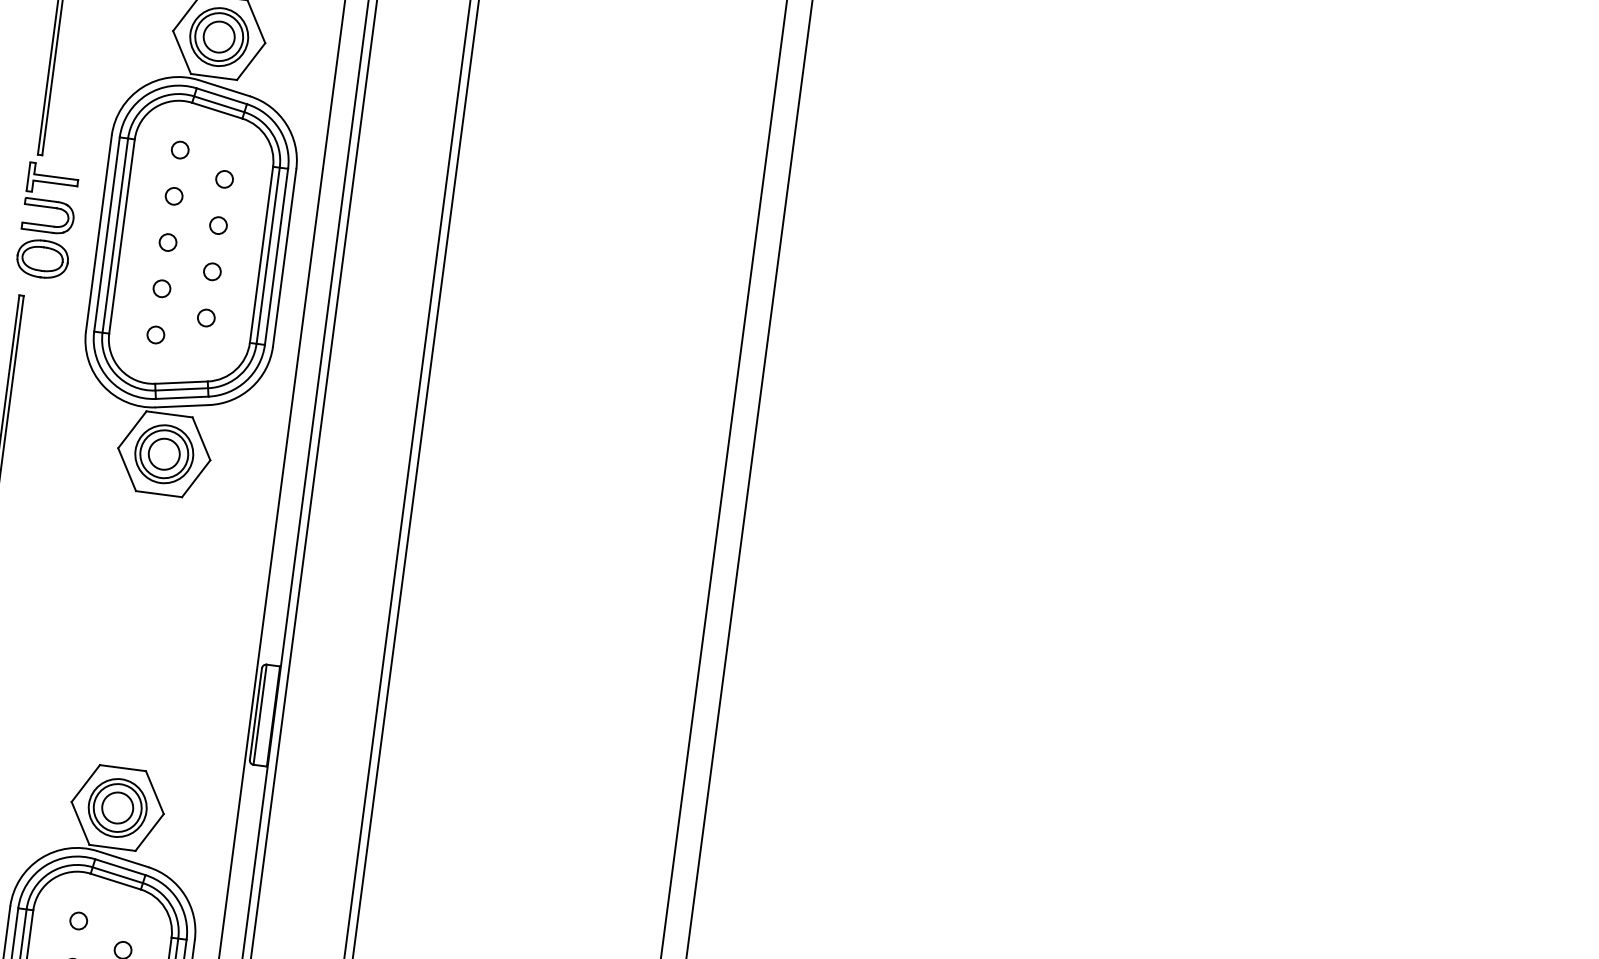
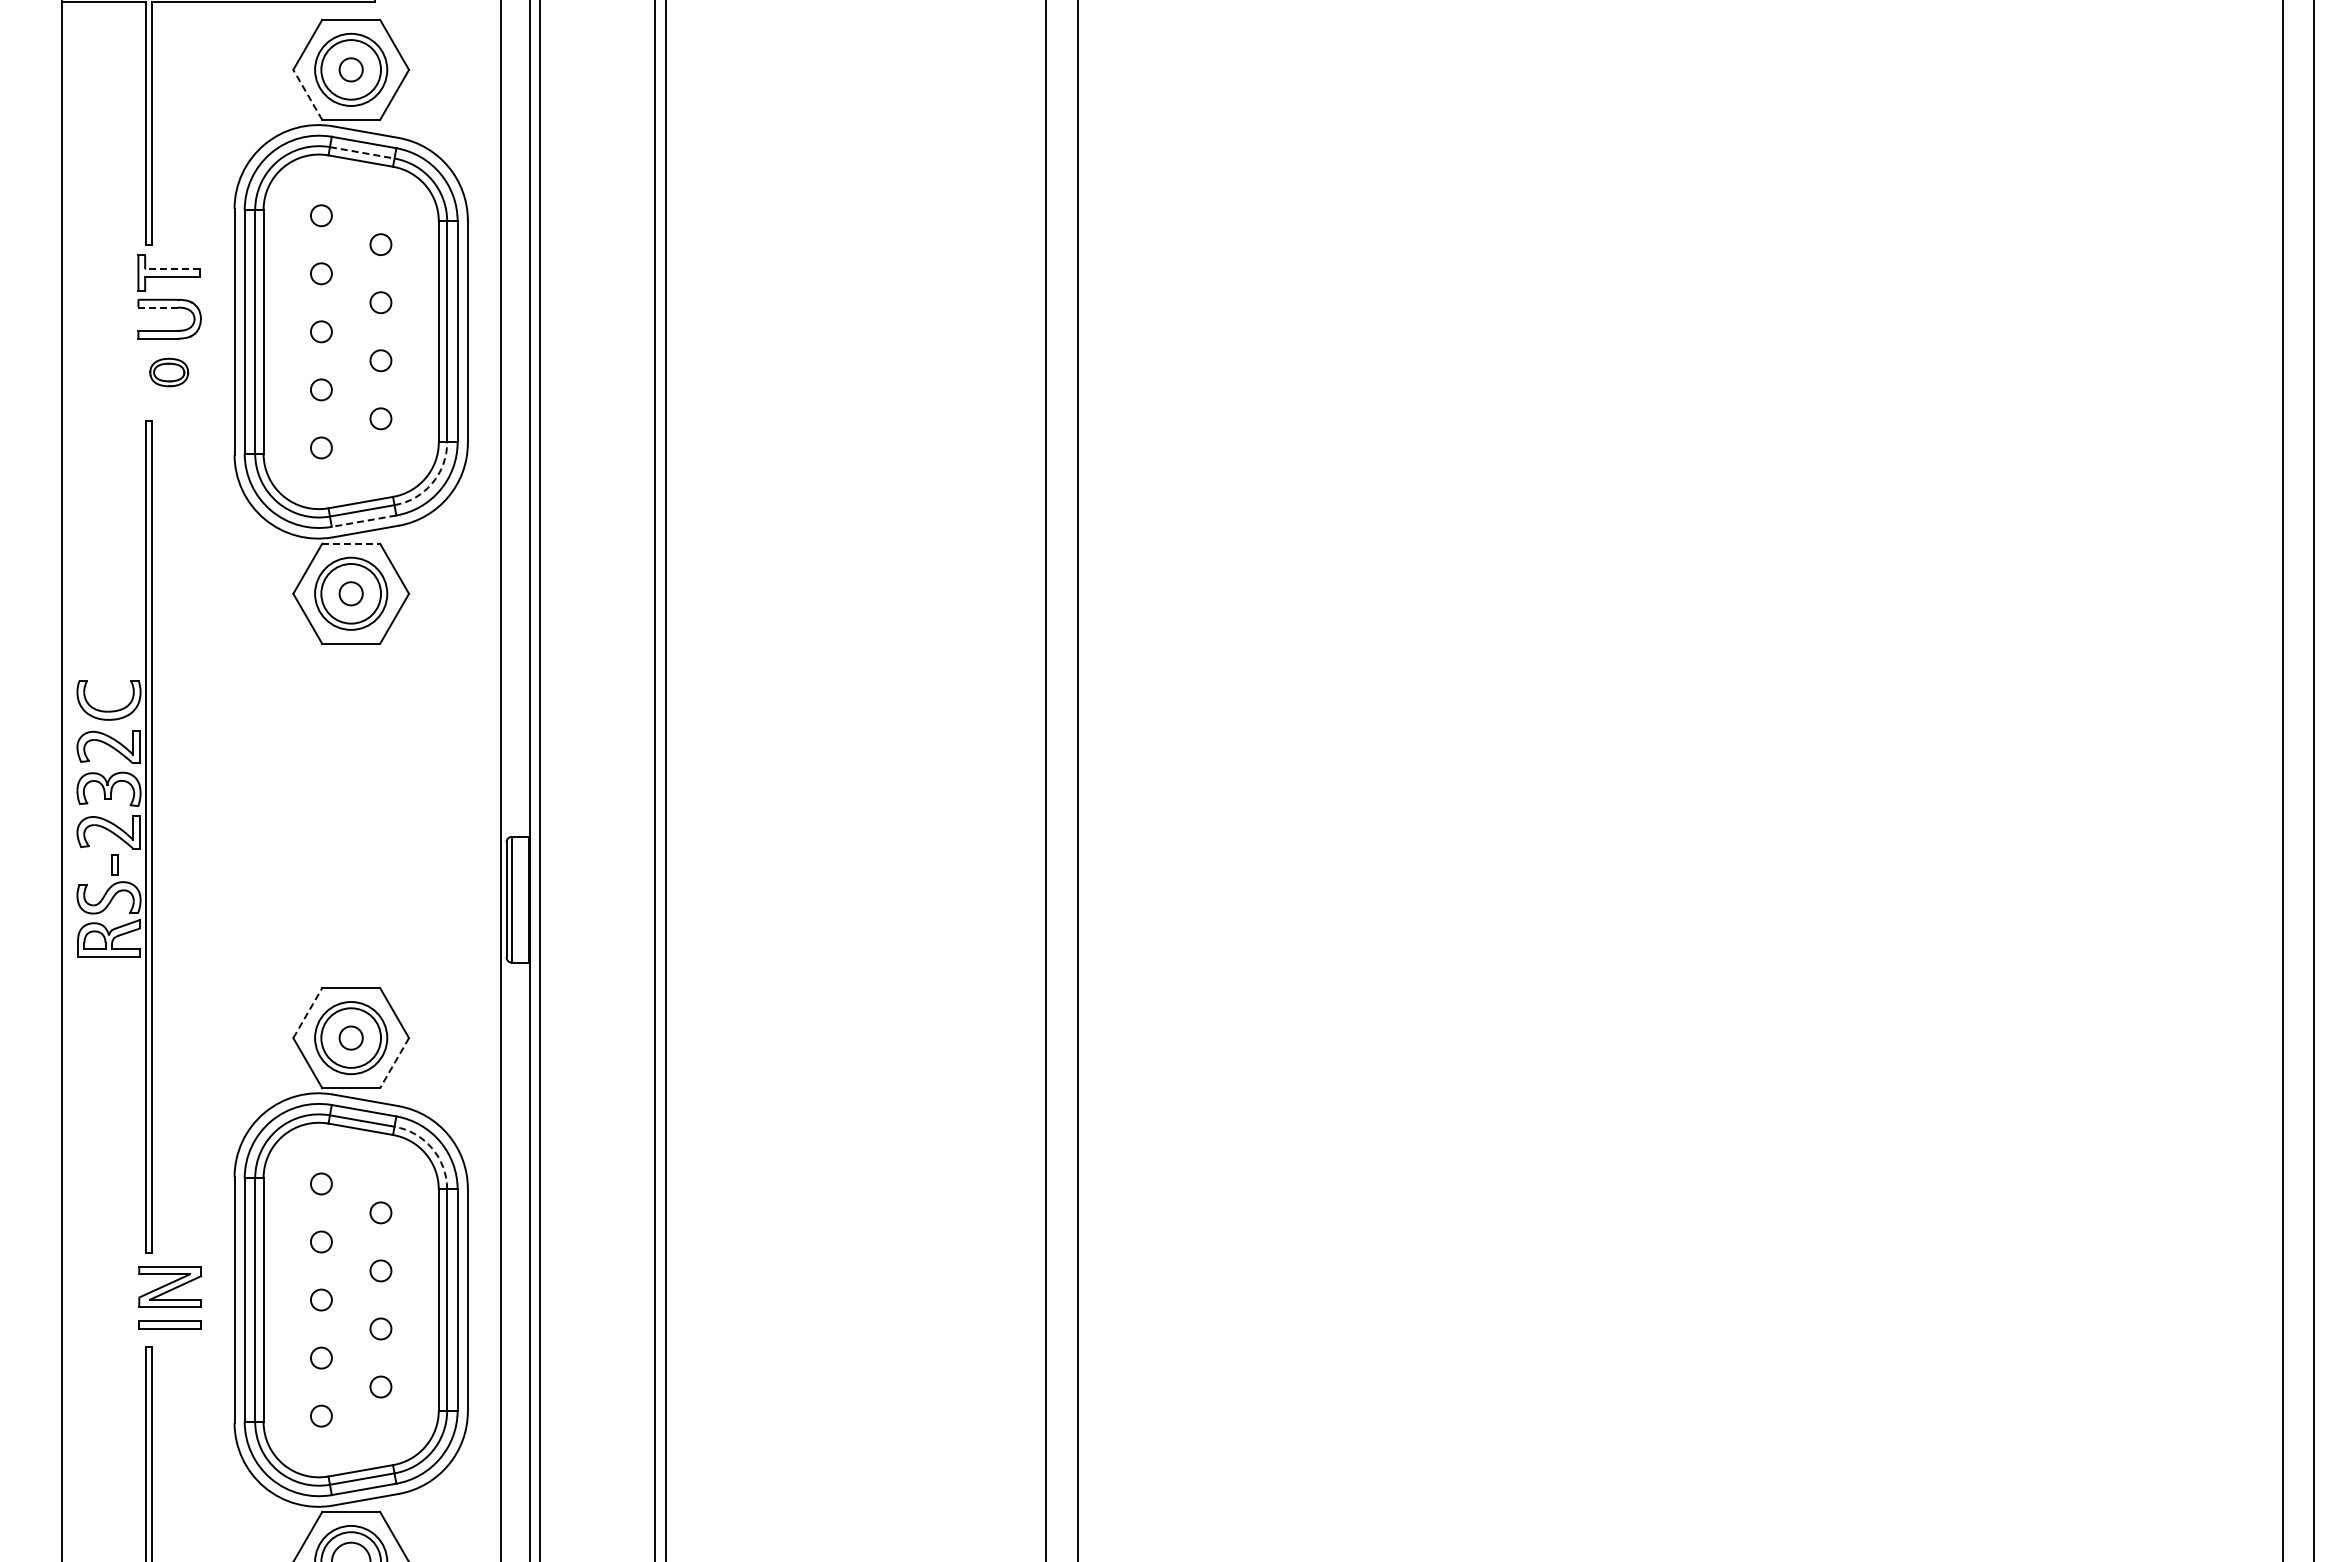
circle: (218, 36) -> (350, 69), size x0.6
line: (181, 52) -> (307, 94), solid -> dashed
line: (219, 104) -> (362, 152), solid -> dashed
line: (56, 177) -> (172, 269), solid -> dashed
line: (41, 206) -> (159, 307), solid -> dashed
part: (42, 258) -> (168, 372), size x0.6
arc: (240, 374) -> (432, 483), solid -> dashed
line: (182, 398) -> (364, 521), solid -> dashed
line: (169, 414) -> (351, 543), solid -> dashed
circle: (163, 453) -> (350, 593), size x0.6
line: (85, 783) -> (307, 1013), solid -> dashed
circle: (117, 807) -> (350, 1037), size x0.6
line: (149, 832) -> (394, 1063), solid -> dashed
arc: (170, 904) -> (432, 1148), solid -> dashed

